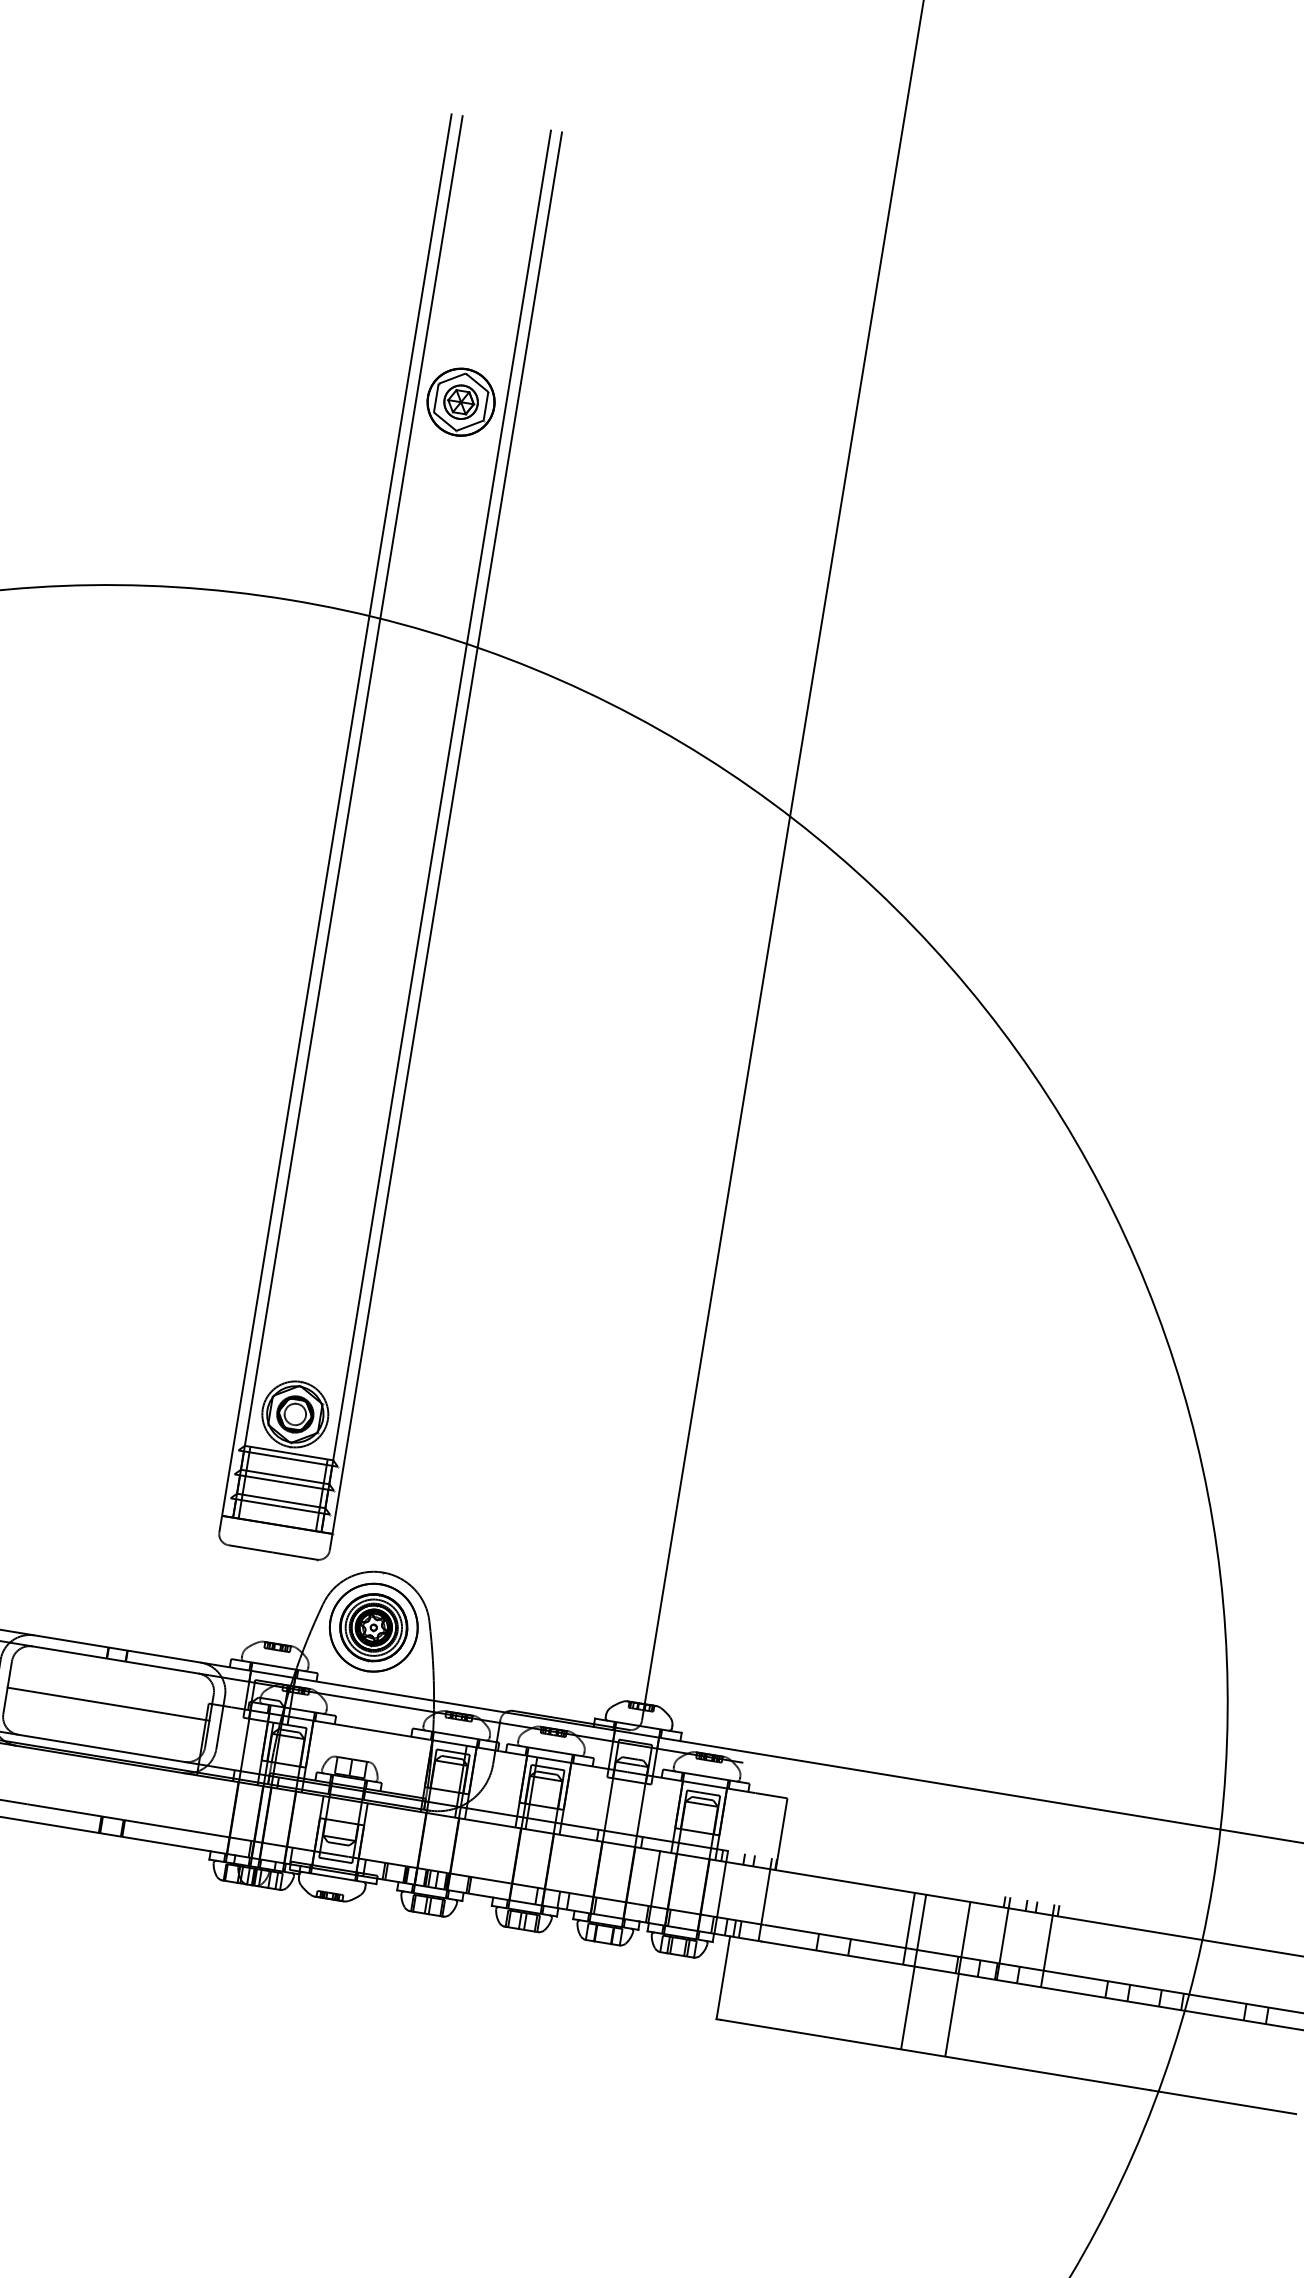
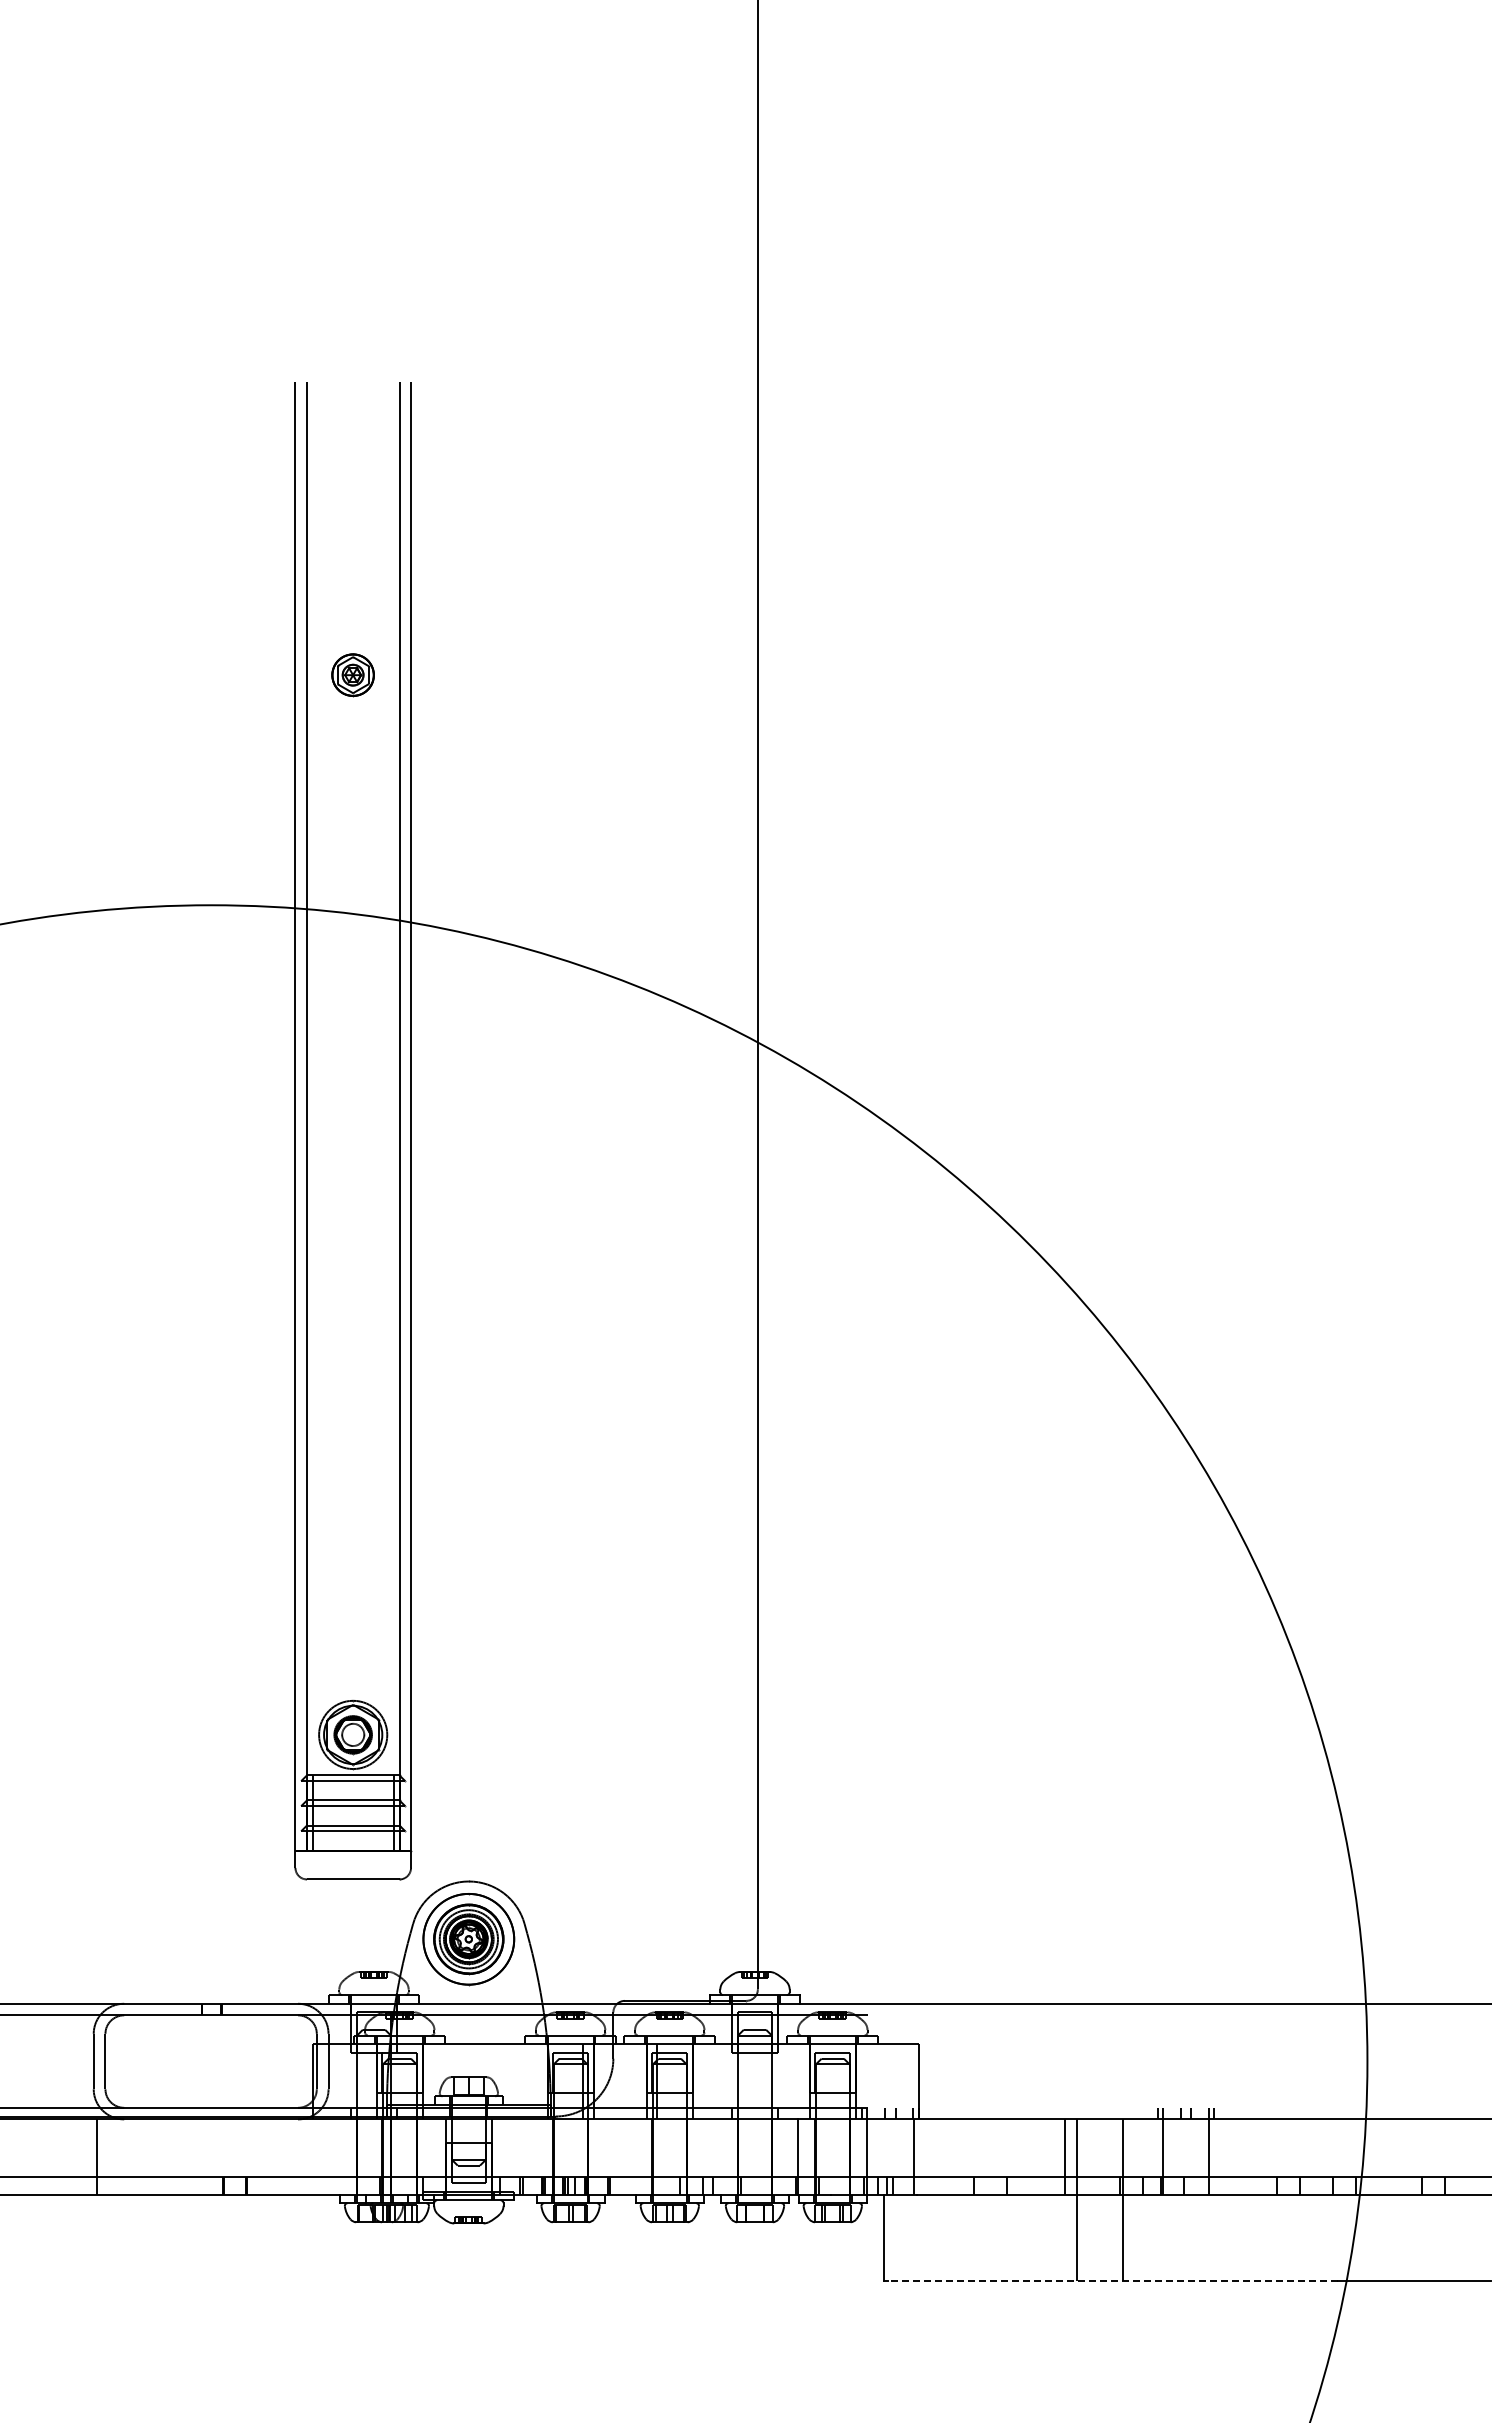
part: (460, 402) -> (352, 675), size x0.6
line: (107, 1704) -> (210, 2061), removed
line: (935, 2055) -> (1113, 2281), solid -> dashed

